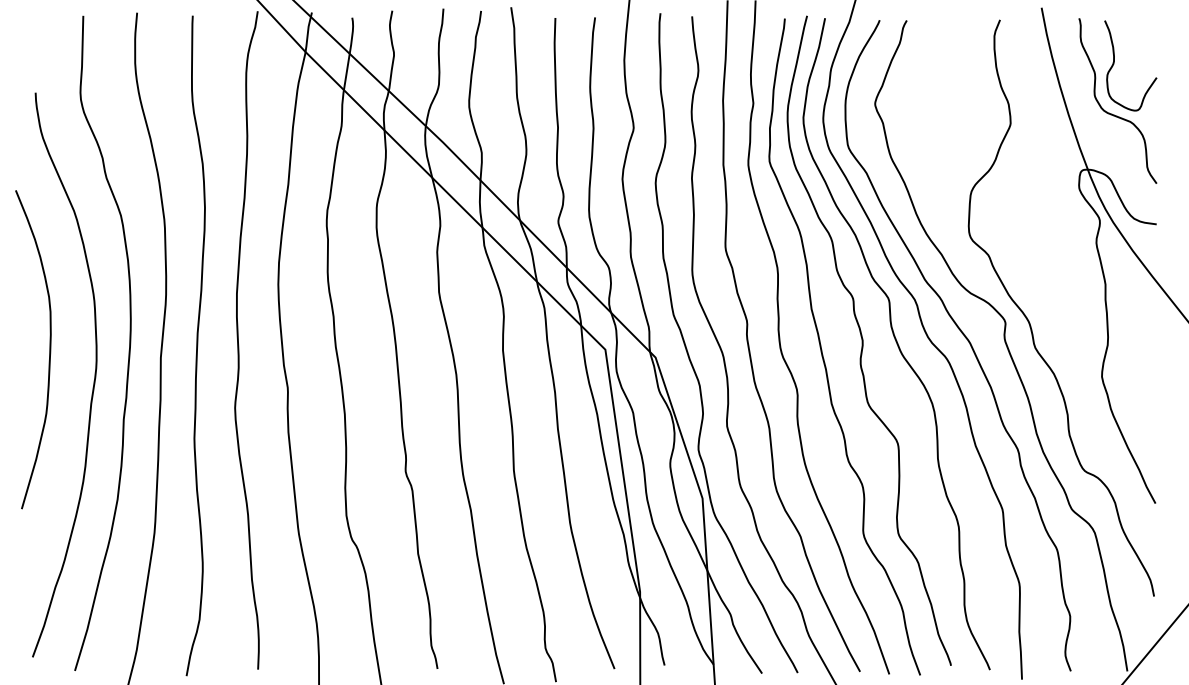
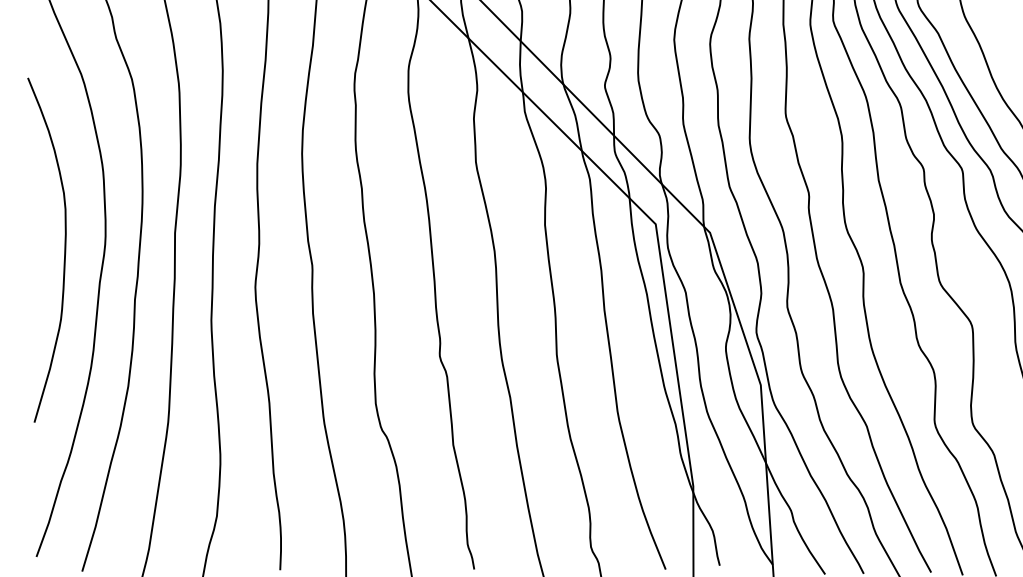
curve: (49, 349) -> (64, 249), moved

